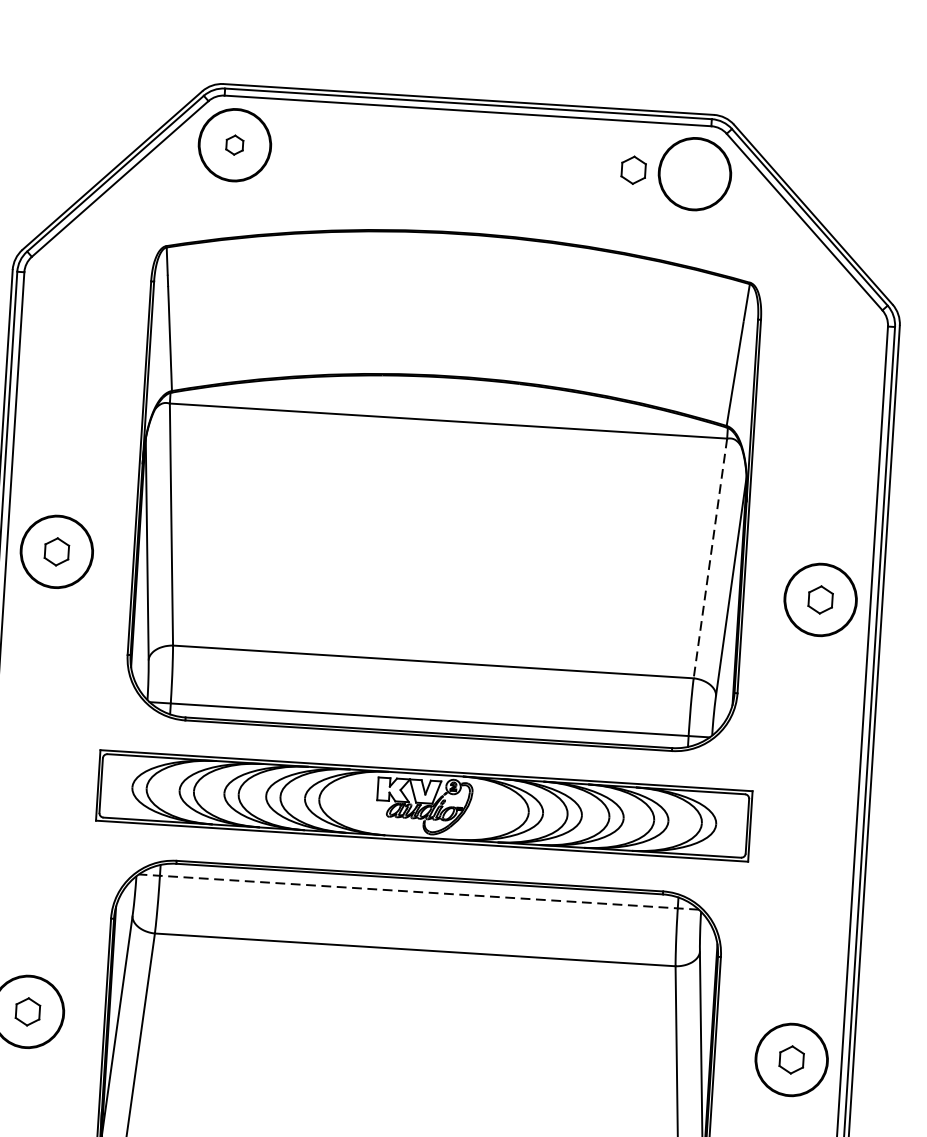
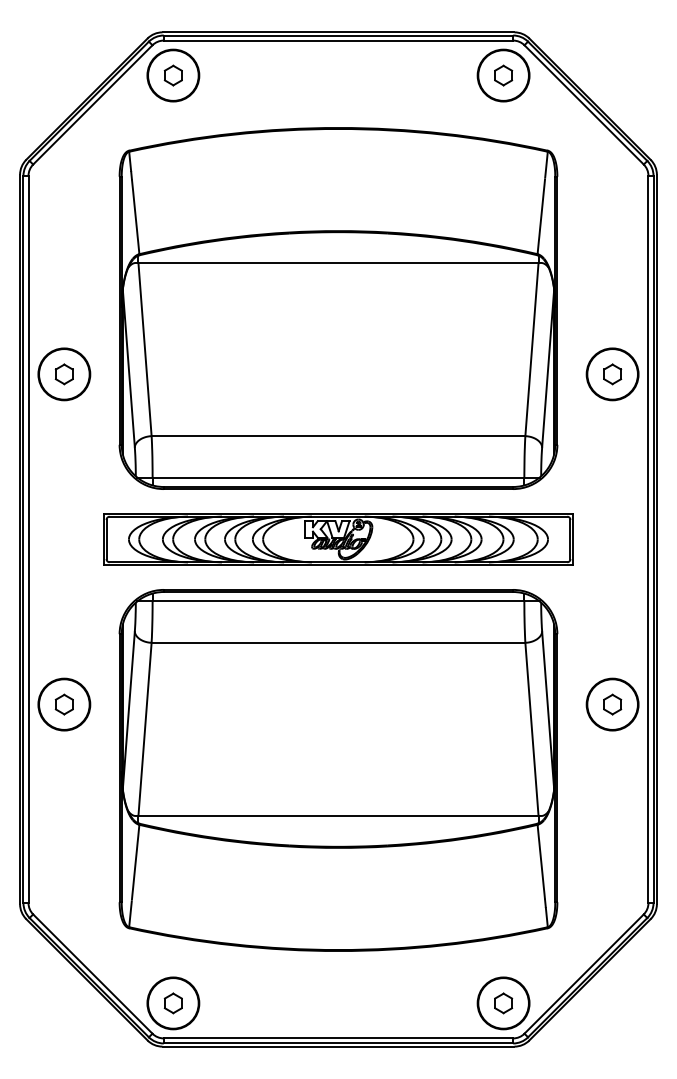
part: (233, 145) -> (172, 75), size x1.43
part: (633, 170) -> (503, 75), moved
line: (709, 558) -> (531, 349), dashed -> solid
line: (417, 892) -> (337, 601), dashed -> solid

